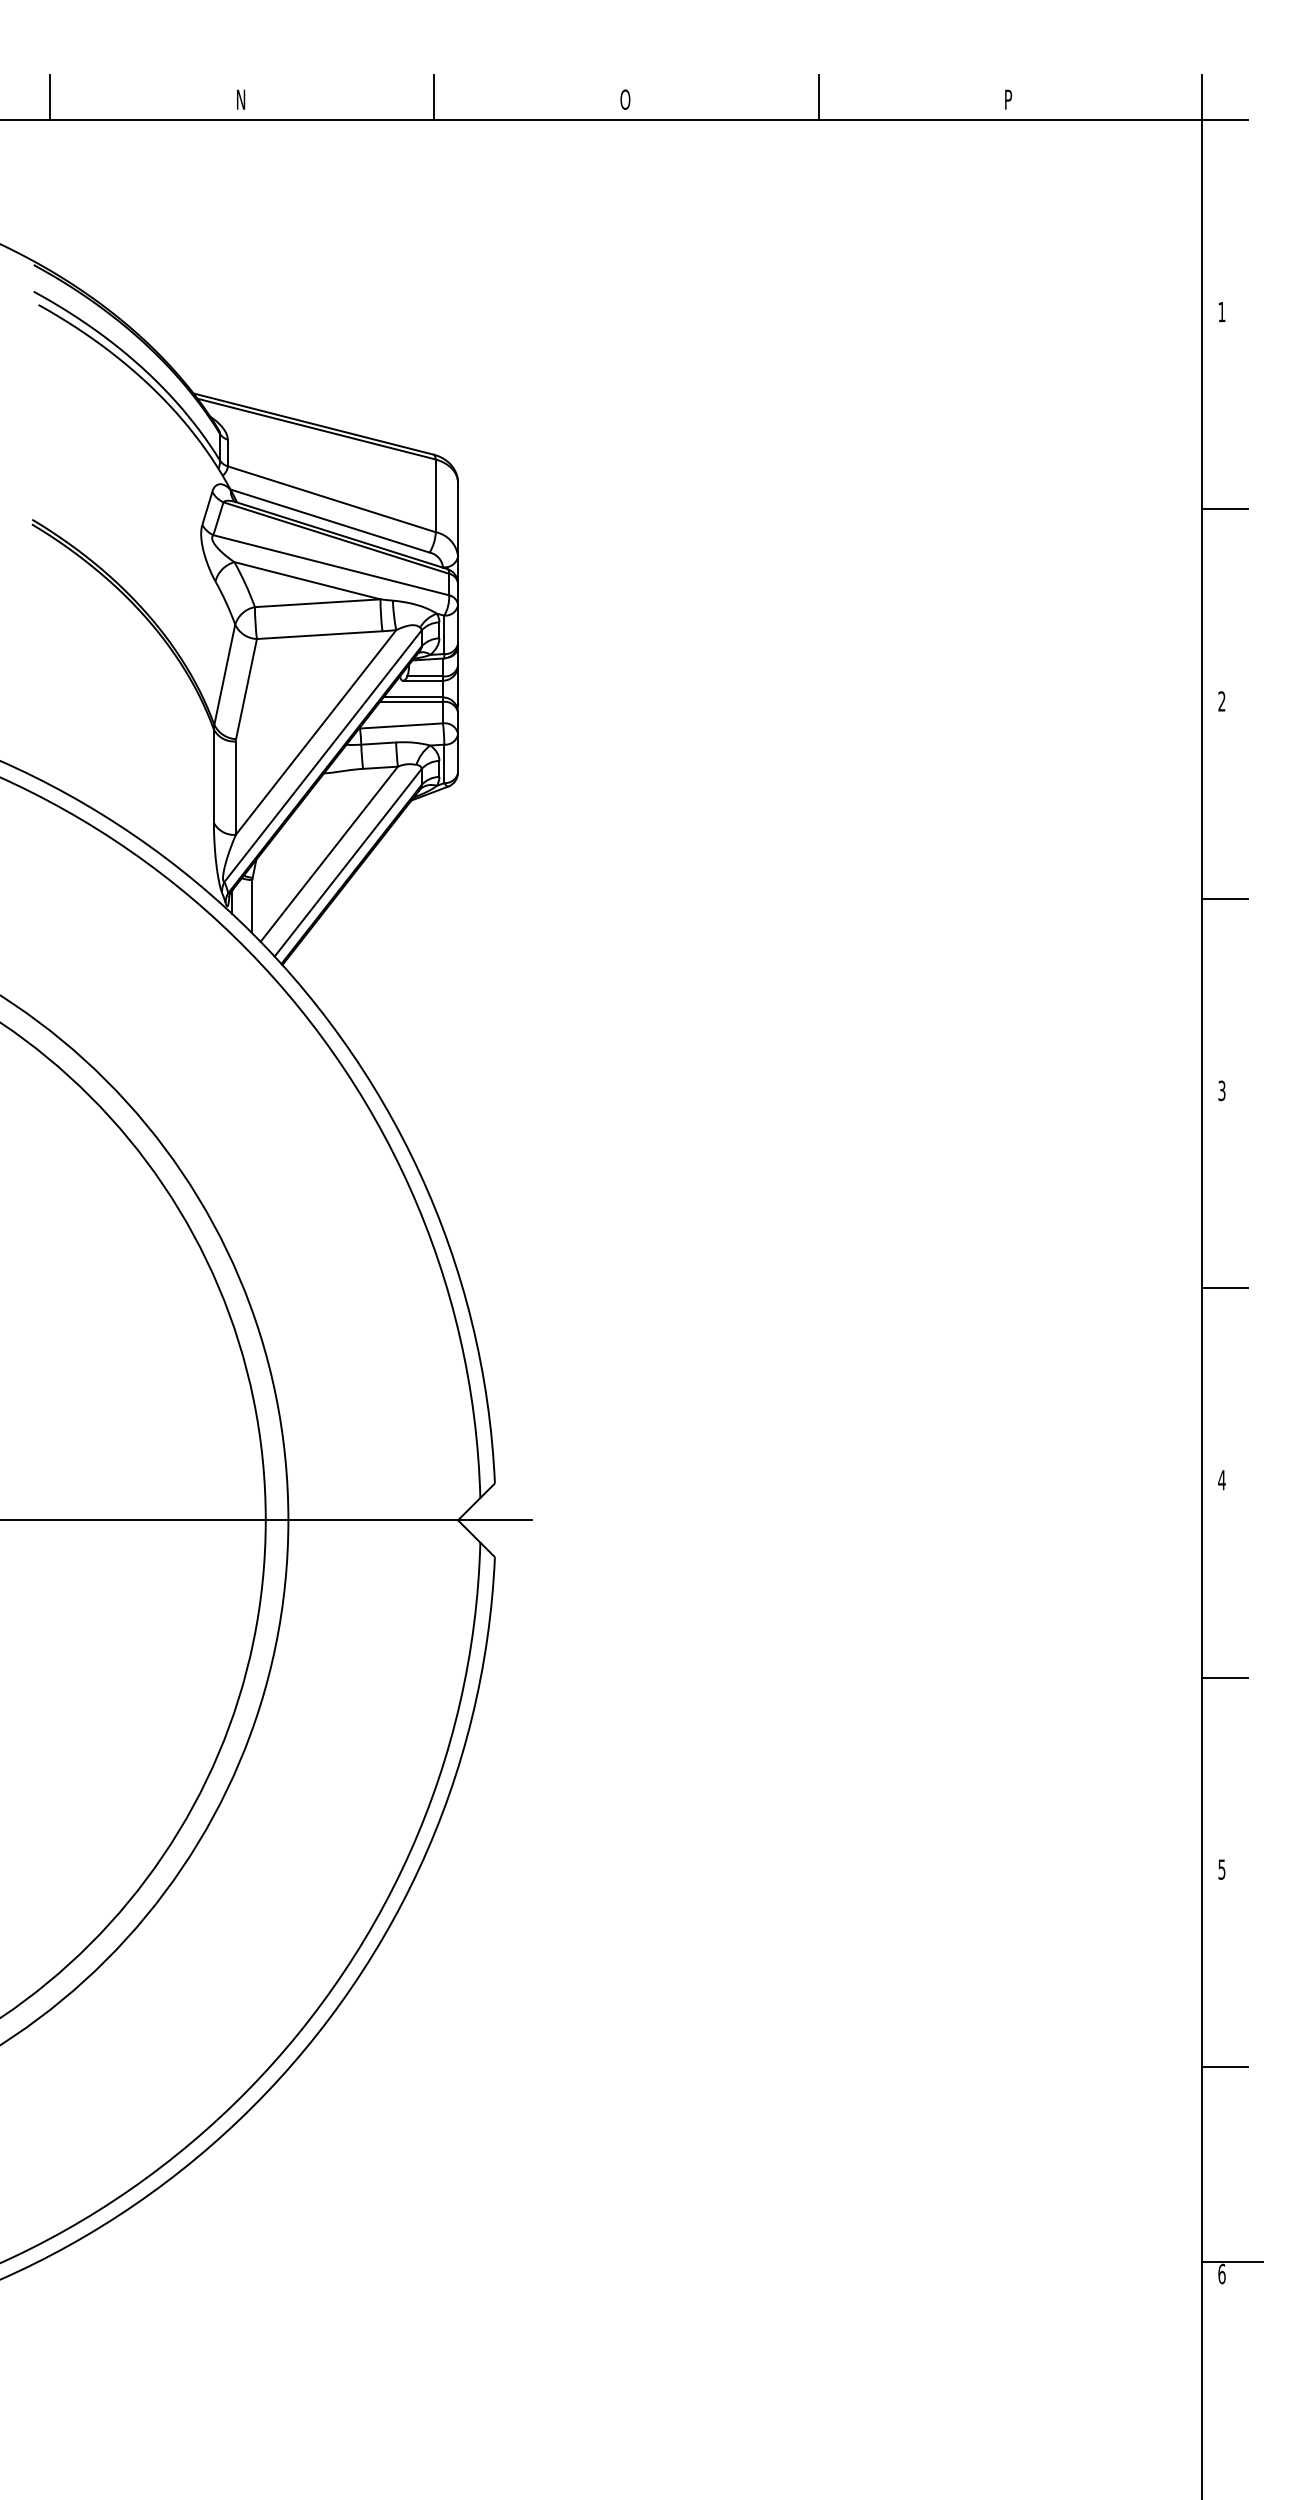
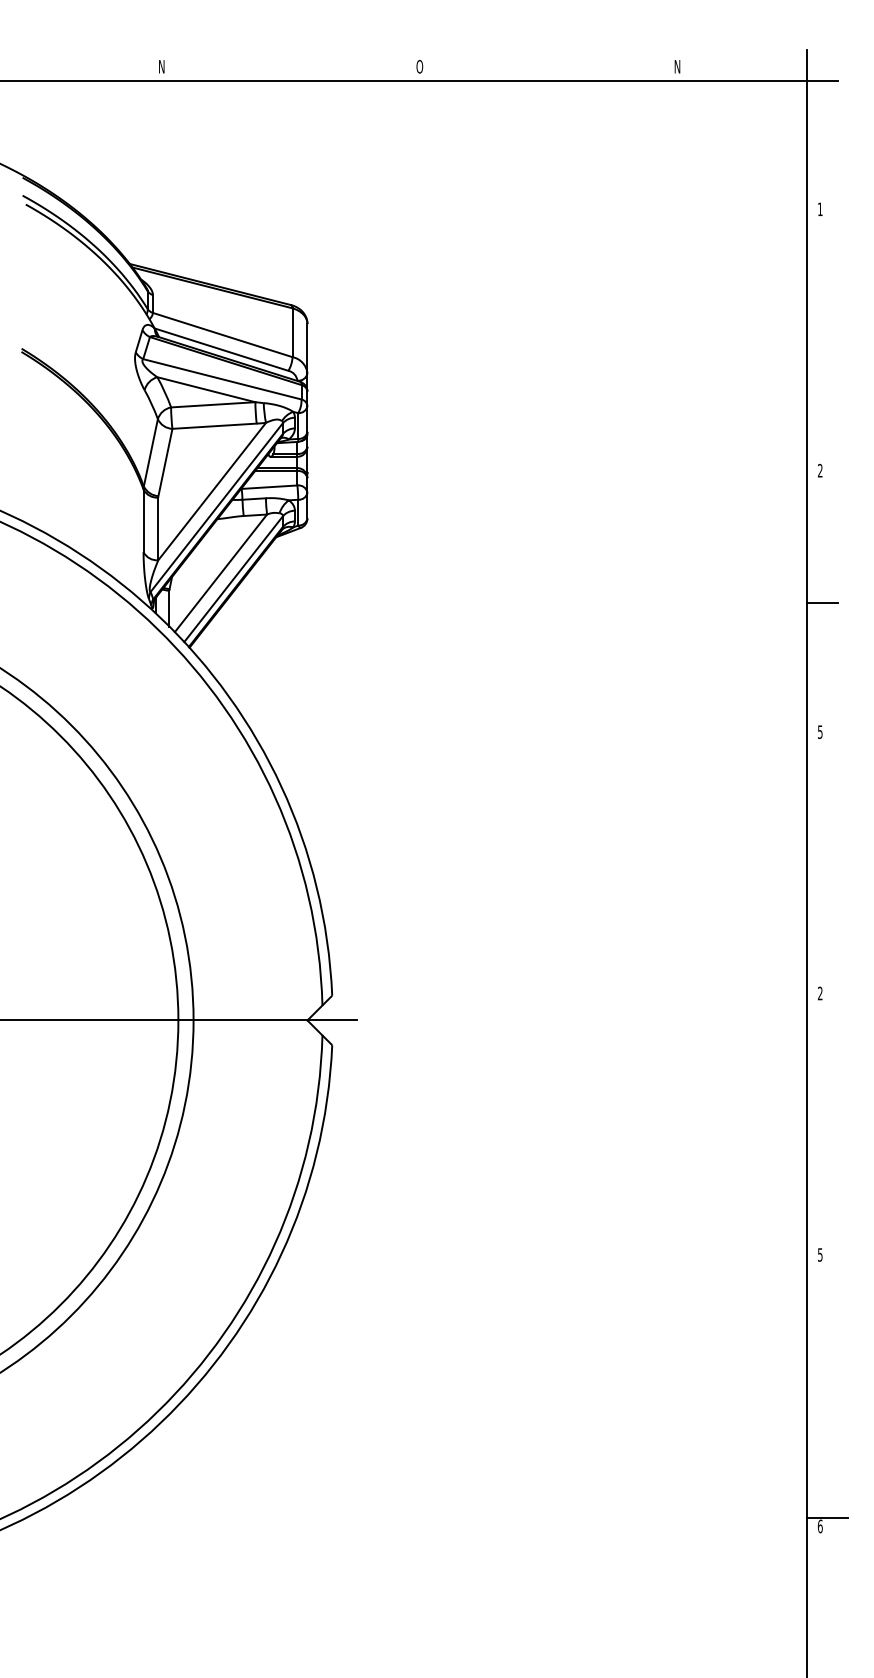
line: (49, 97) -> (33, 65), removed
line: (434, 97) -> (291, 65), removed
line: (818, 97) -> (549, 65), removed
text: (1009, 99) -> (677, 66), P -> N
line: (1225, 508) -> (822, 341), removed
text: (1222, 1089) -> (820, 731), 3 -> 5
line: (1225, 1287) -> (822, 864), removed
text: (1220, 1480) -> (819, 993), 4 -> 2
line: (1225, 1678) -> (822, 1126), removed
line: (1225, 2067) -> (822, 1387), removed

